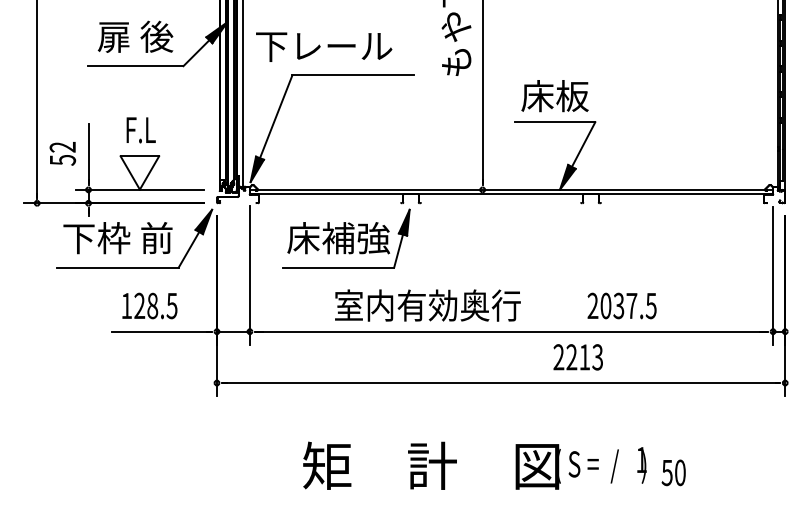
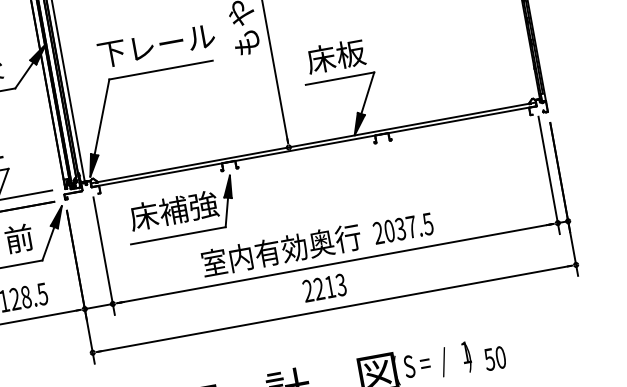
text: (324, 46) -> (156, 45), moved
text: (427, 305) -> (281, 250), moved
text: (621, 305) -> (402, 228), moved
text: (577, 357) -> (324, 288), moved

